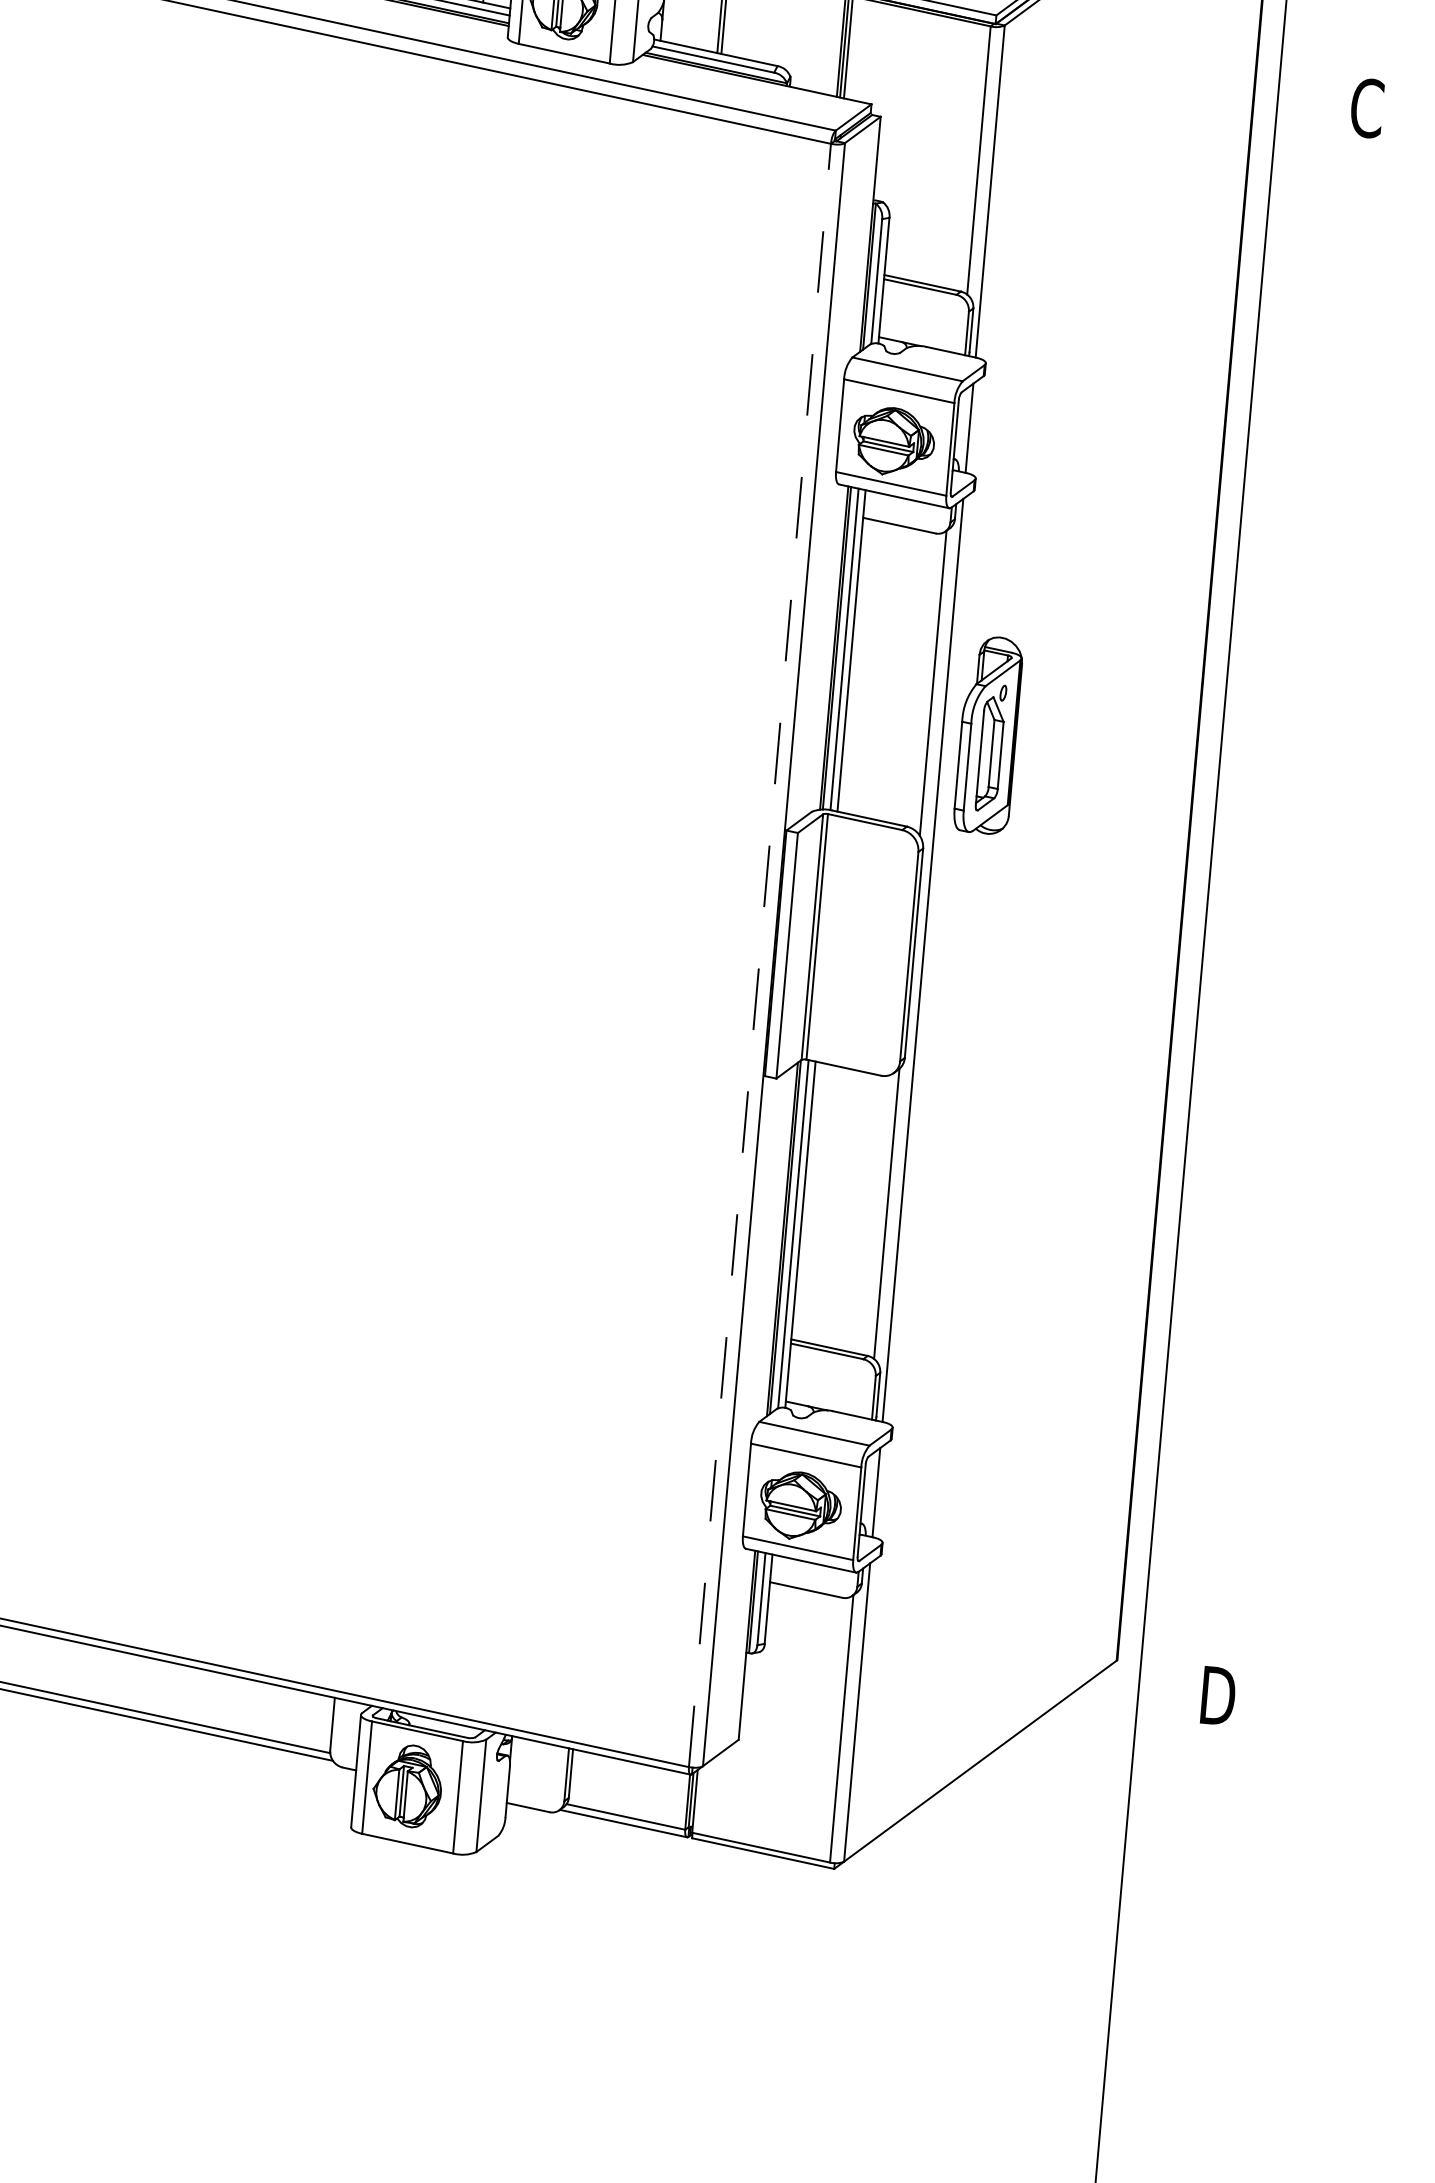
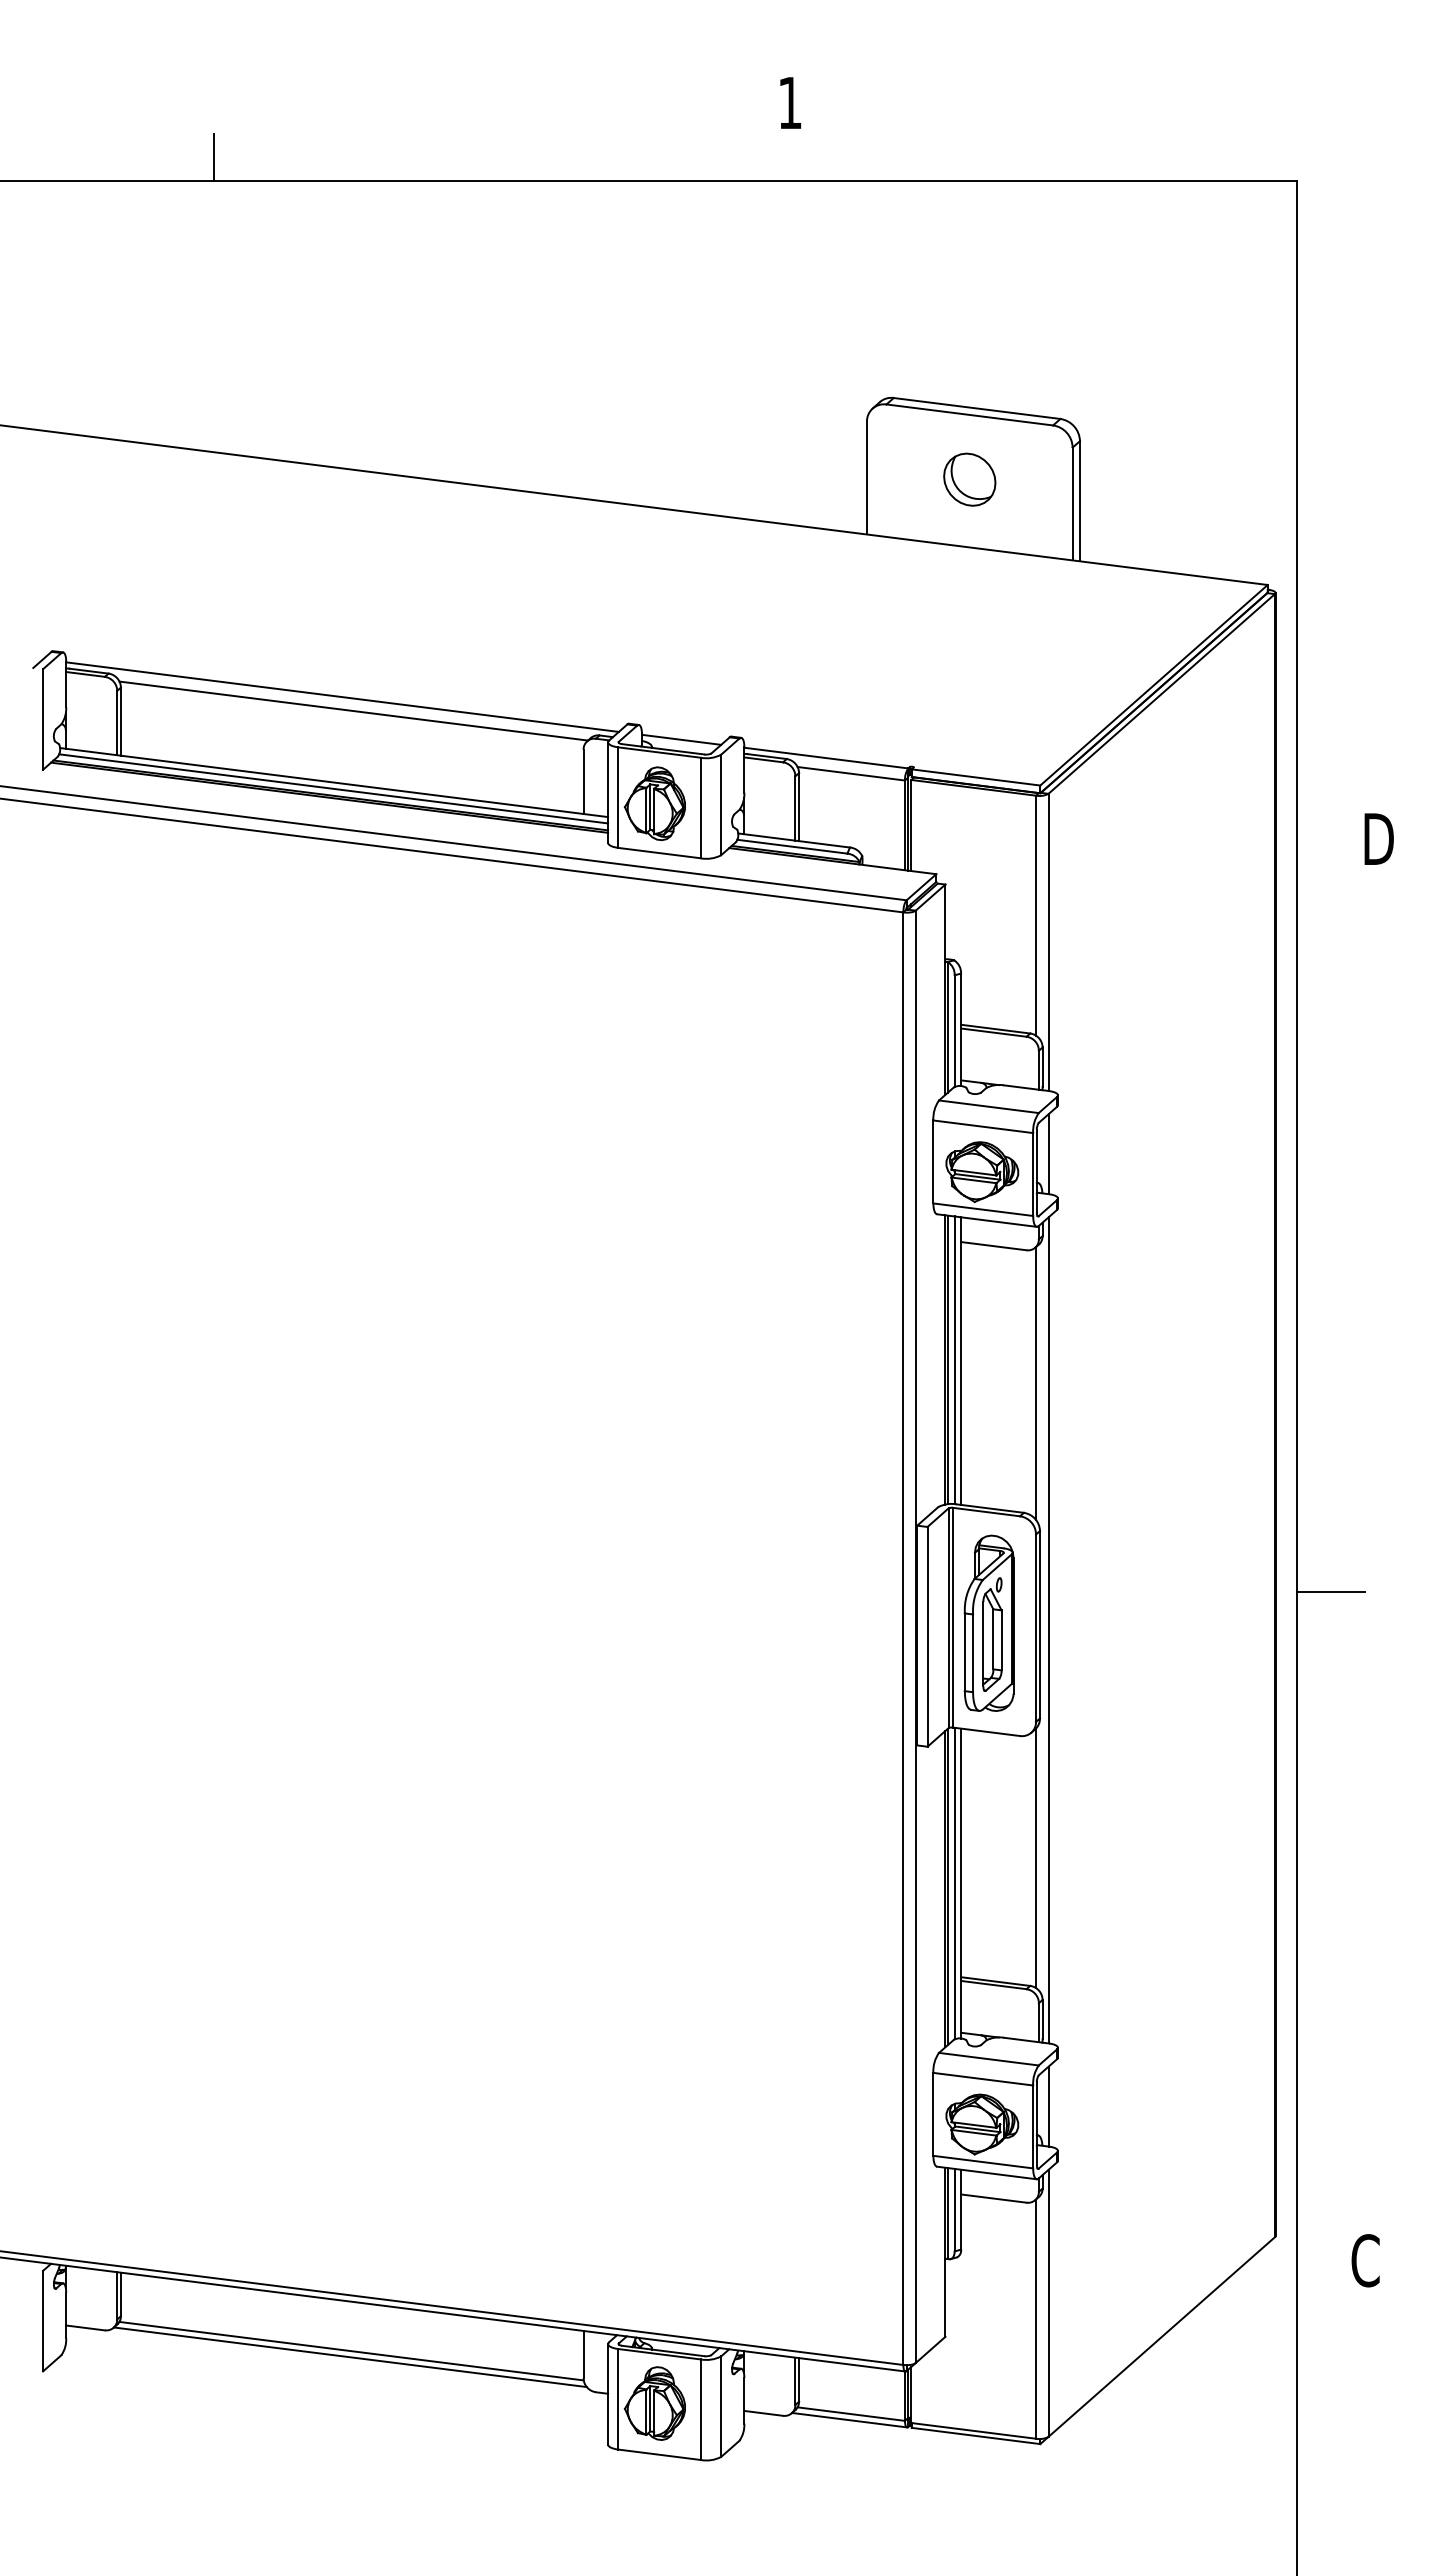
text: (1368, 107) -> (1377, 838), C -> D
part: (987, 734) -> (988, 1622), moved
line: (1241, 944) -> (1330, 1591), added
line: (760, 955) -> (903, 1638), dashed -> solid
text: (1216, 1695) -> (1366, 2260), D -> C

